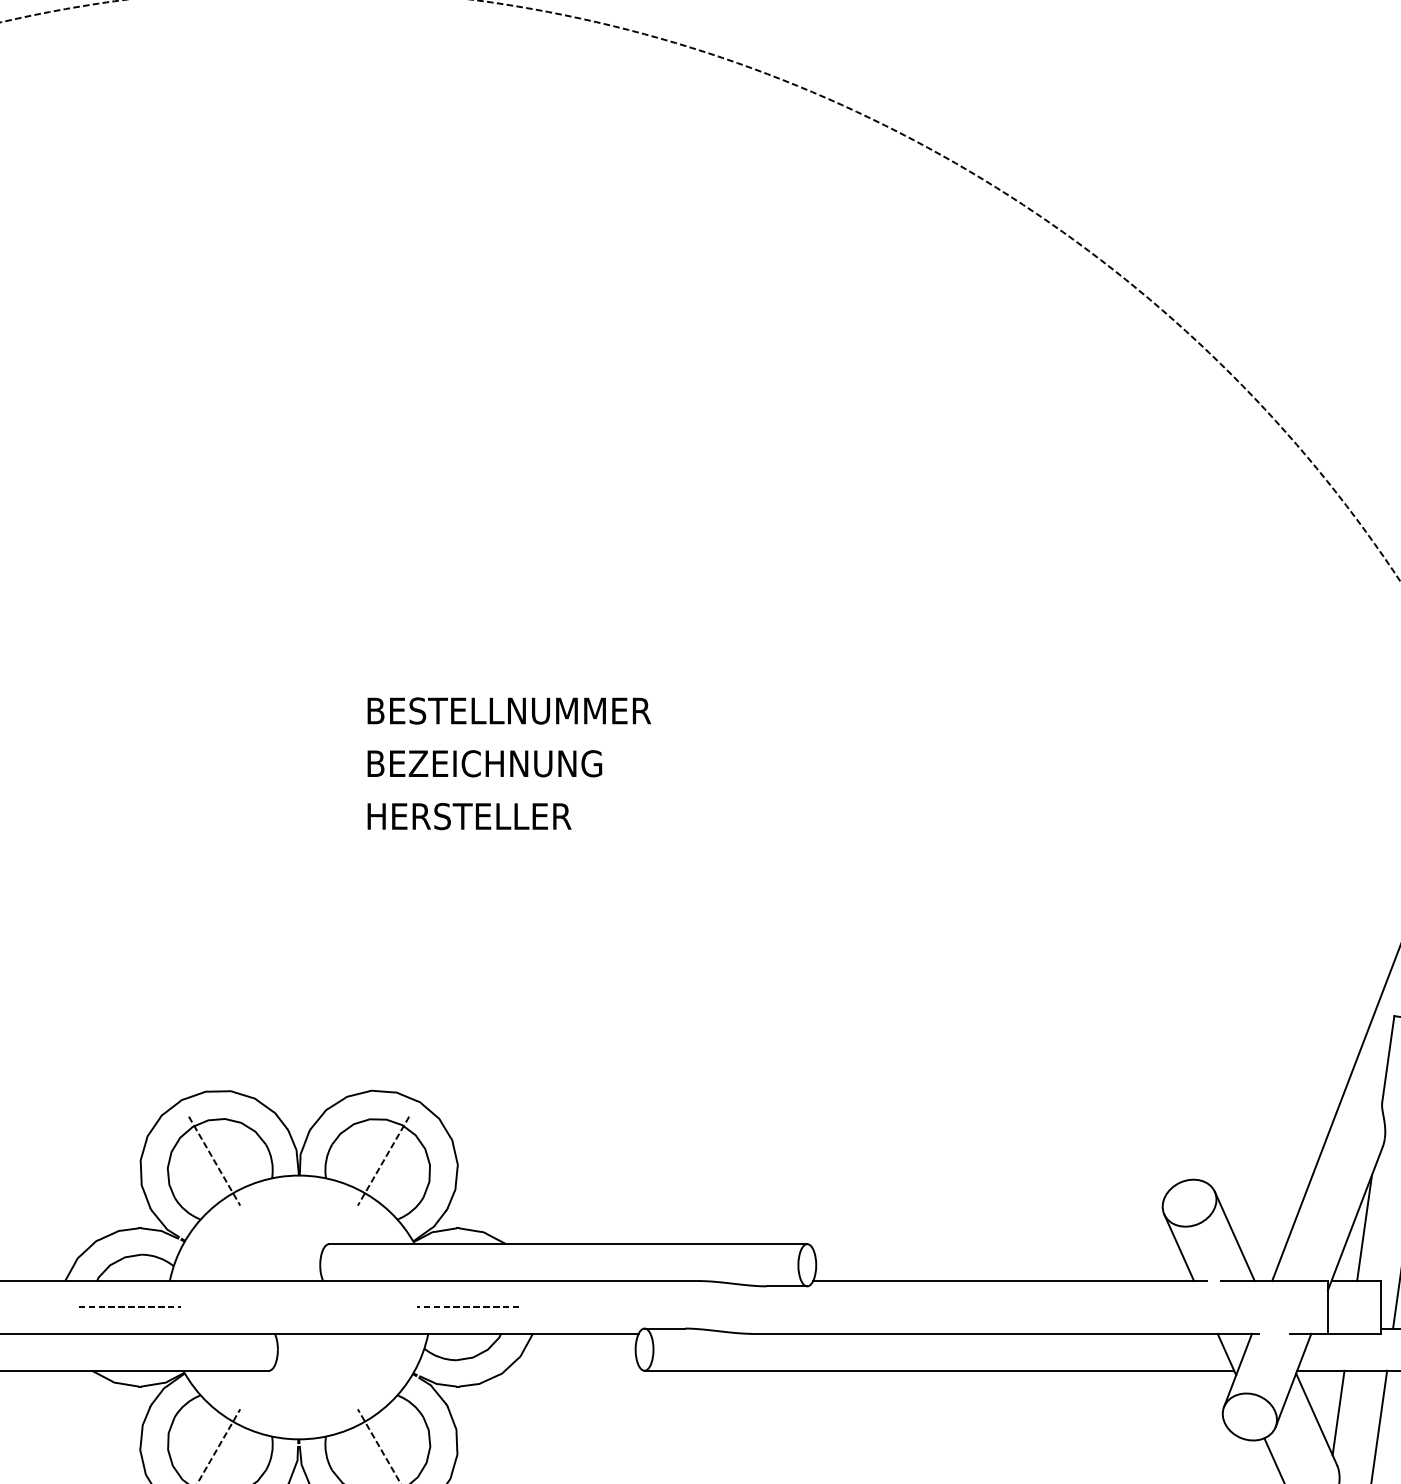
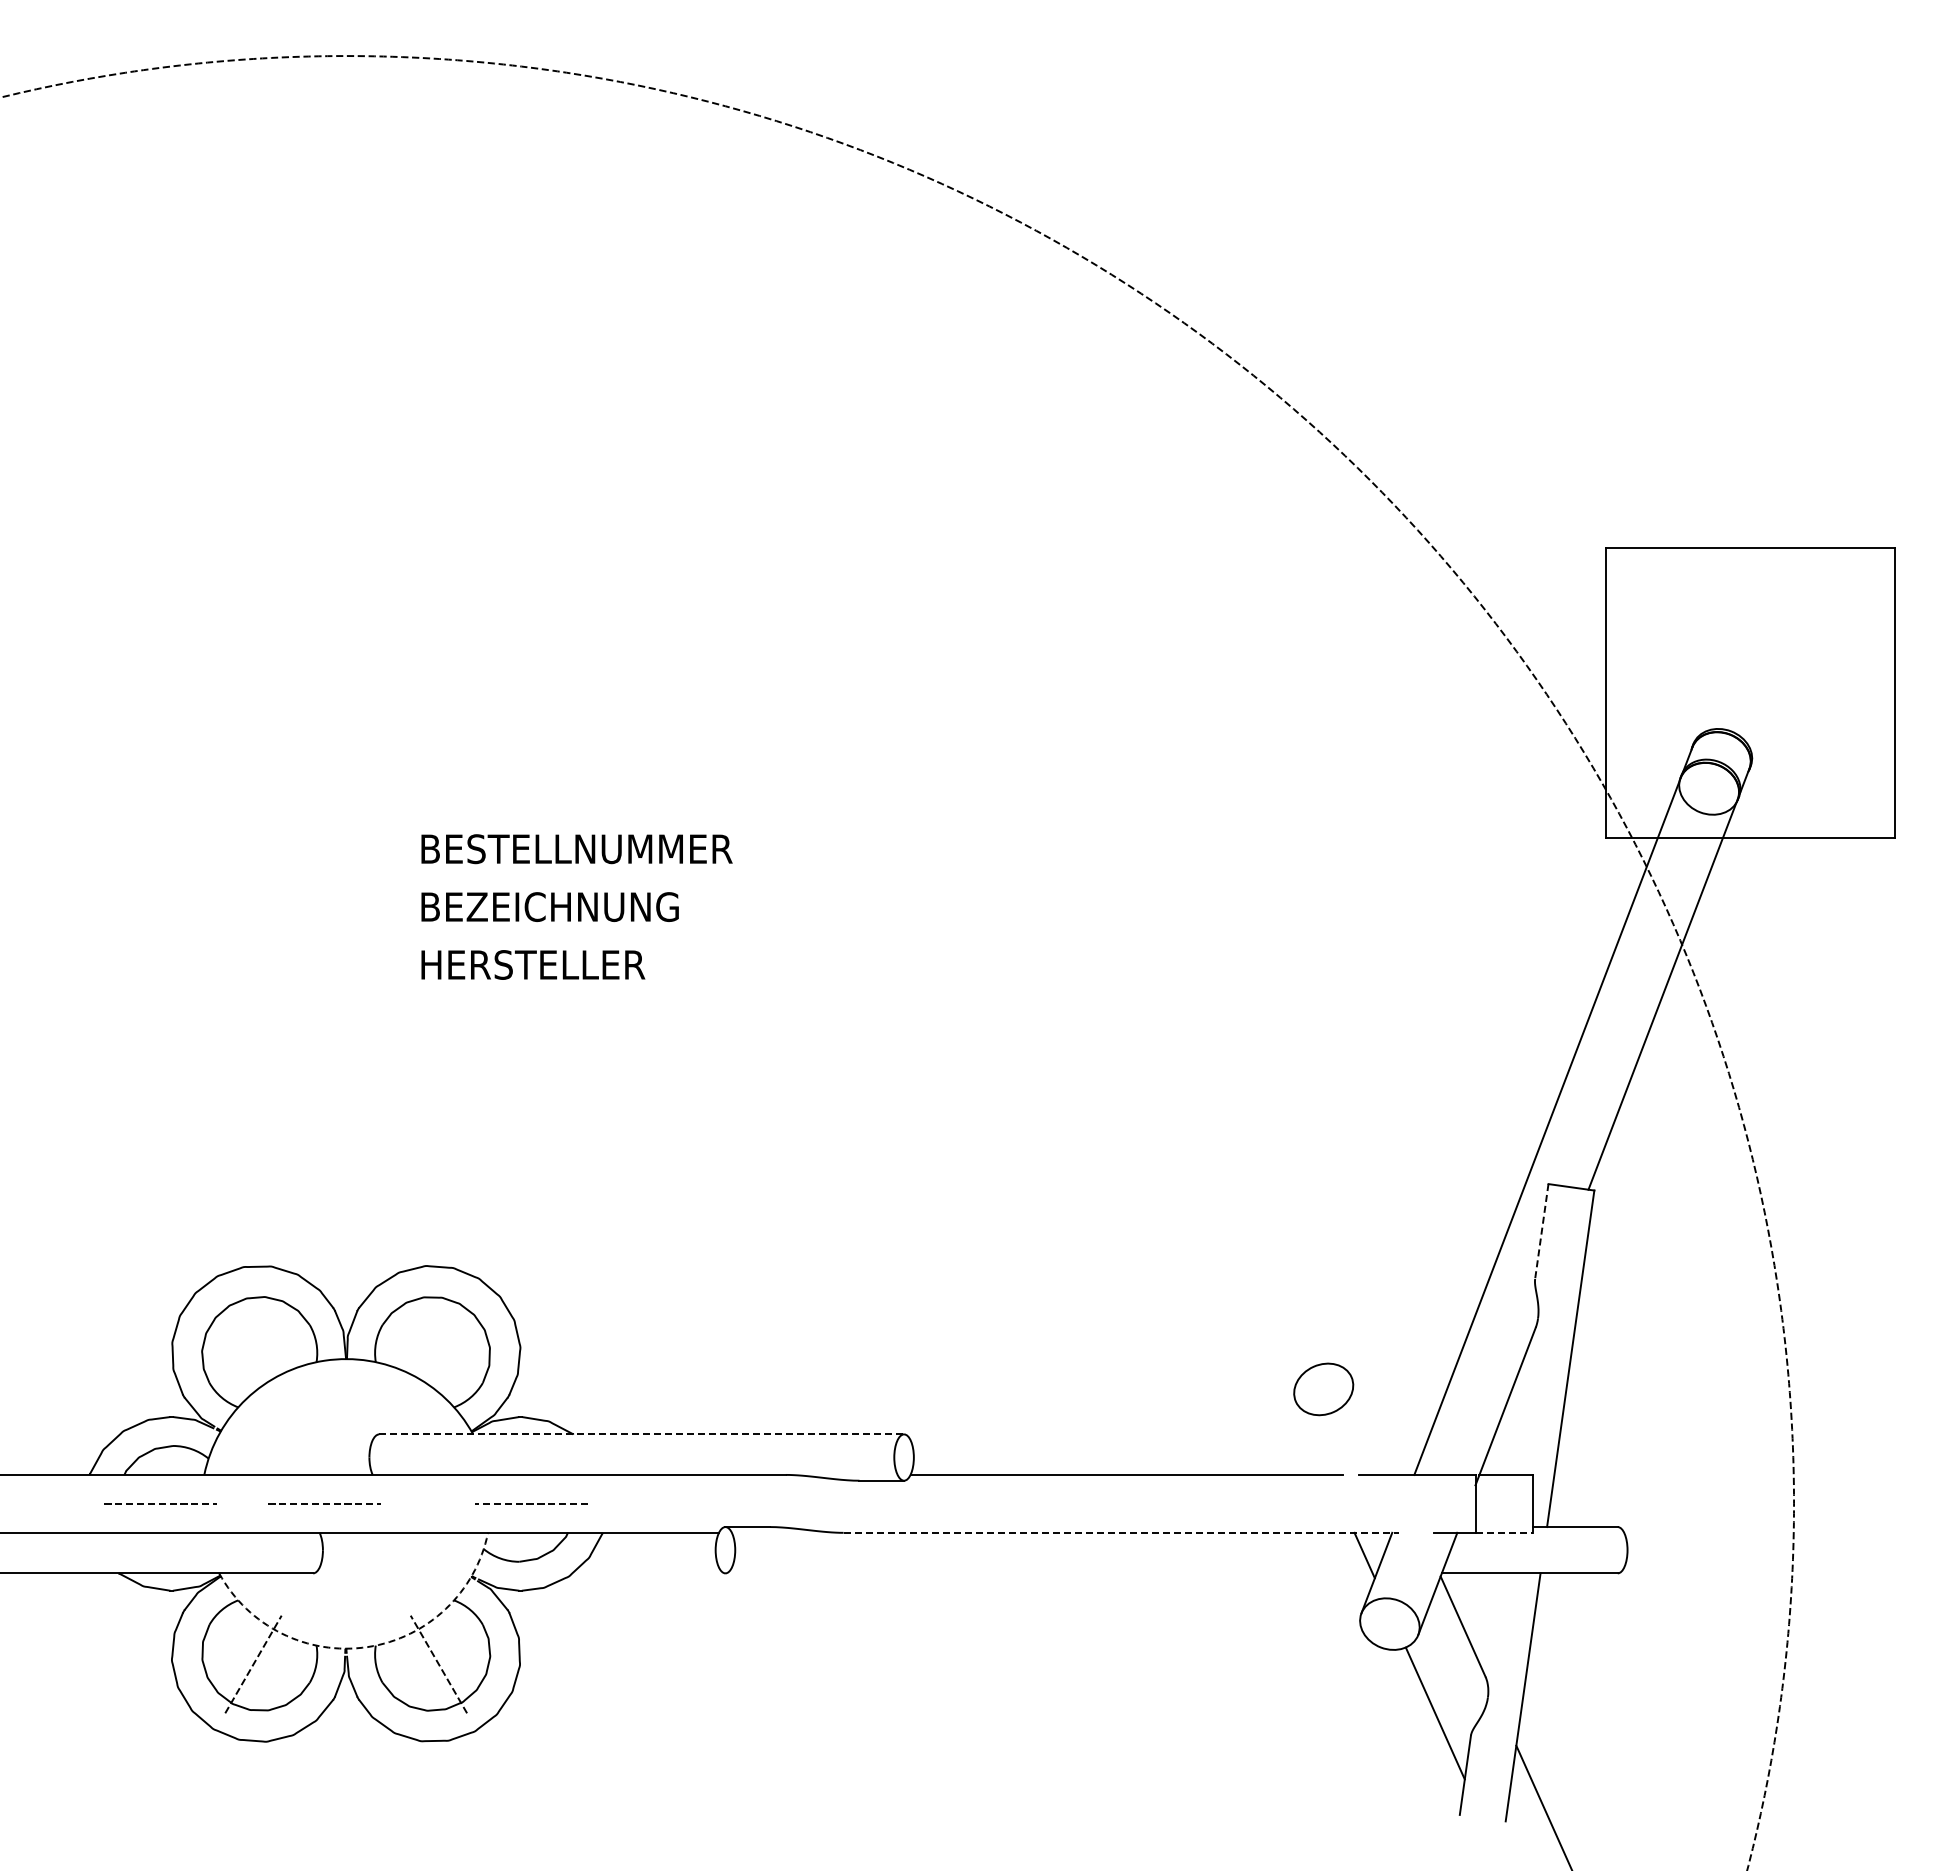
line: (1387, 1059) -> (1541, 1231), solid -> dashed
line: (214, 1161) -> (253, 1343), removed
line: (383, 1161) -> (438, 1343), removed
line: (1364, 1227) -> (1515, 1416), removed
line: (1234, 1236) -> (1373, 1425), removed
line: (569, 1244) -> (642, 1434), solid -> dashed
line: (1178, 1246) -> (1311, 1437), removed
line: (279, 1307) -> (324, 1503), added
line: (1005, 1333) -> (1121, 1532), solid -> dashed
line: (1354, 1333) -> (1504, 1532), solid -> dashed
line: (938, 1370) -> (1048, 1573), removed
line: (1337, 1412) -> (1486, 1619), removed
arc: (318, 1438) -> (367, 1647), solid -> dashed

